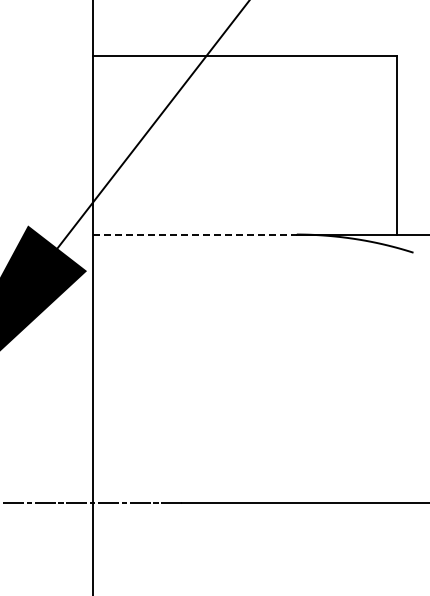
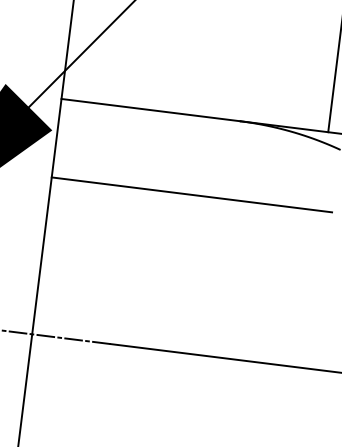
line: (194, 234) -> (150, 110), dashed -> solid
line: (252, 323) -> (191, 194), added

